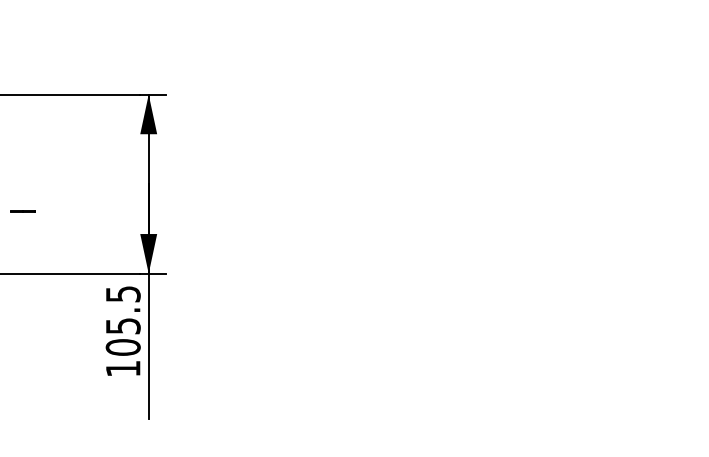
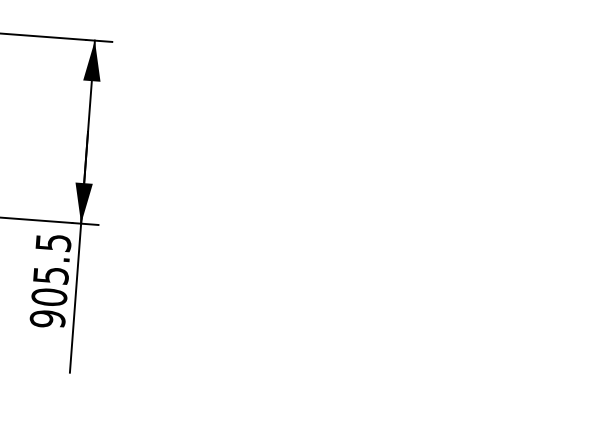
text: (122, 368) -> (47, 318), 105.5 -> 905.5

